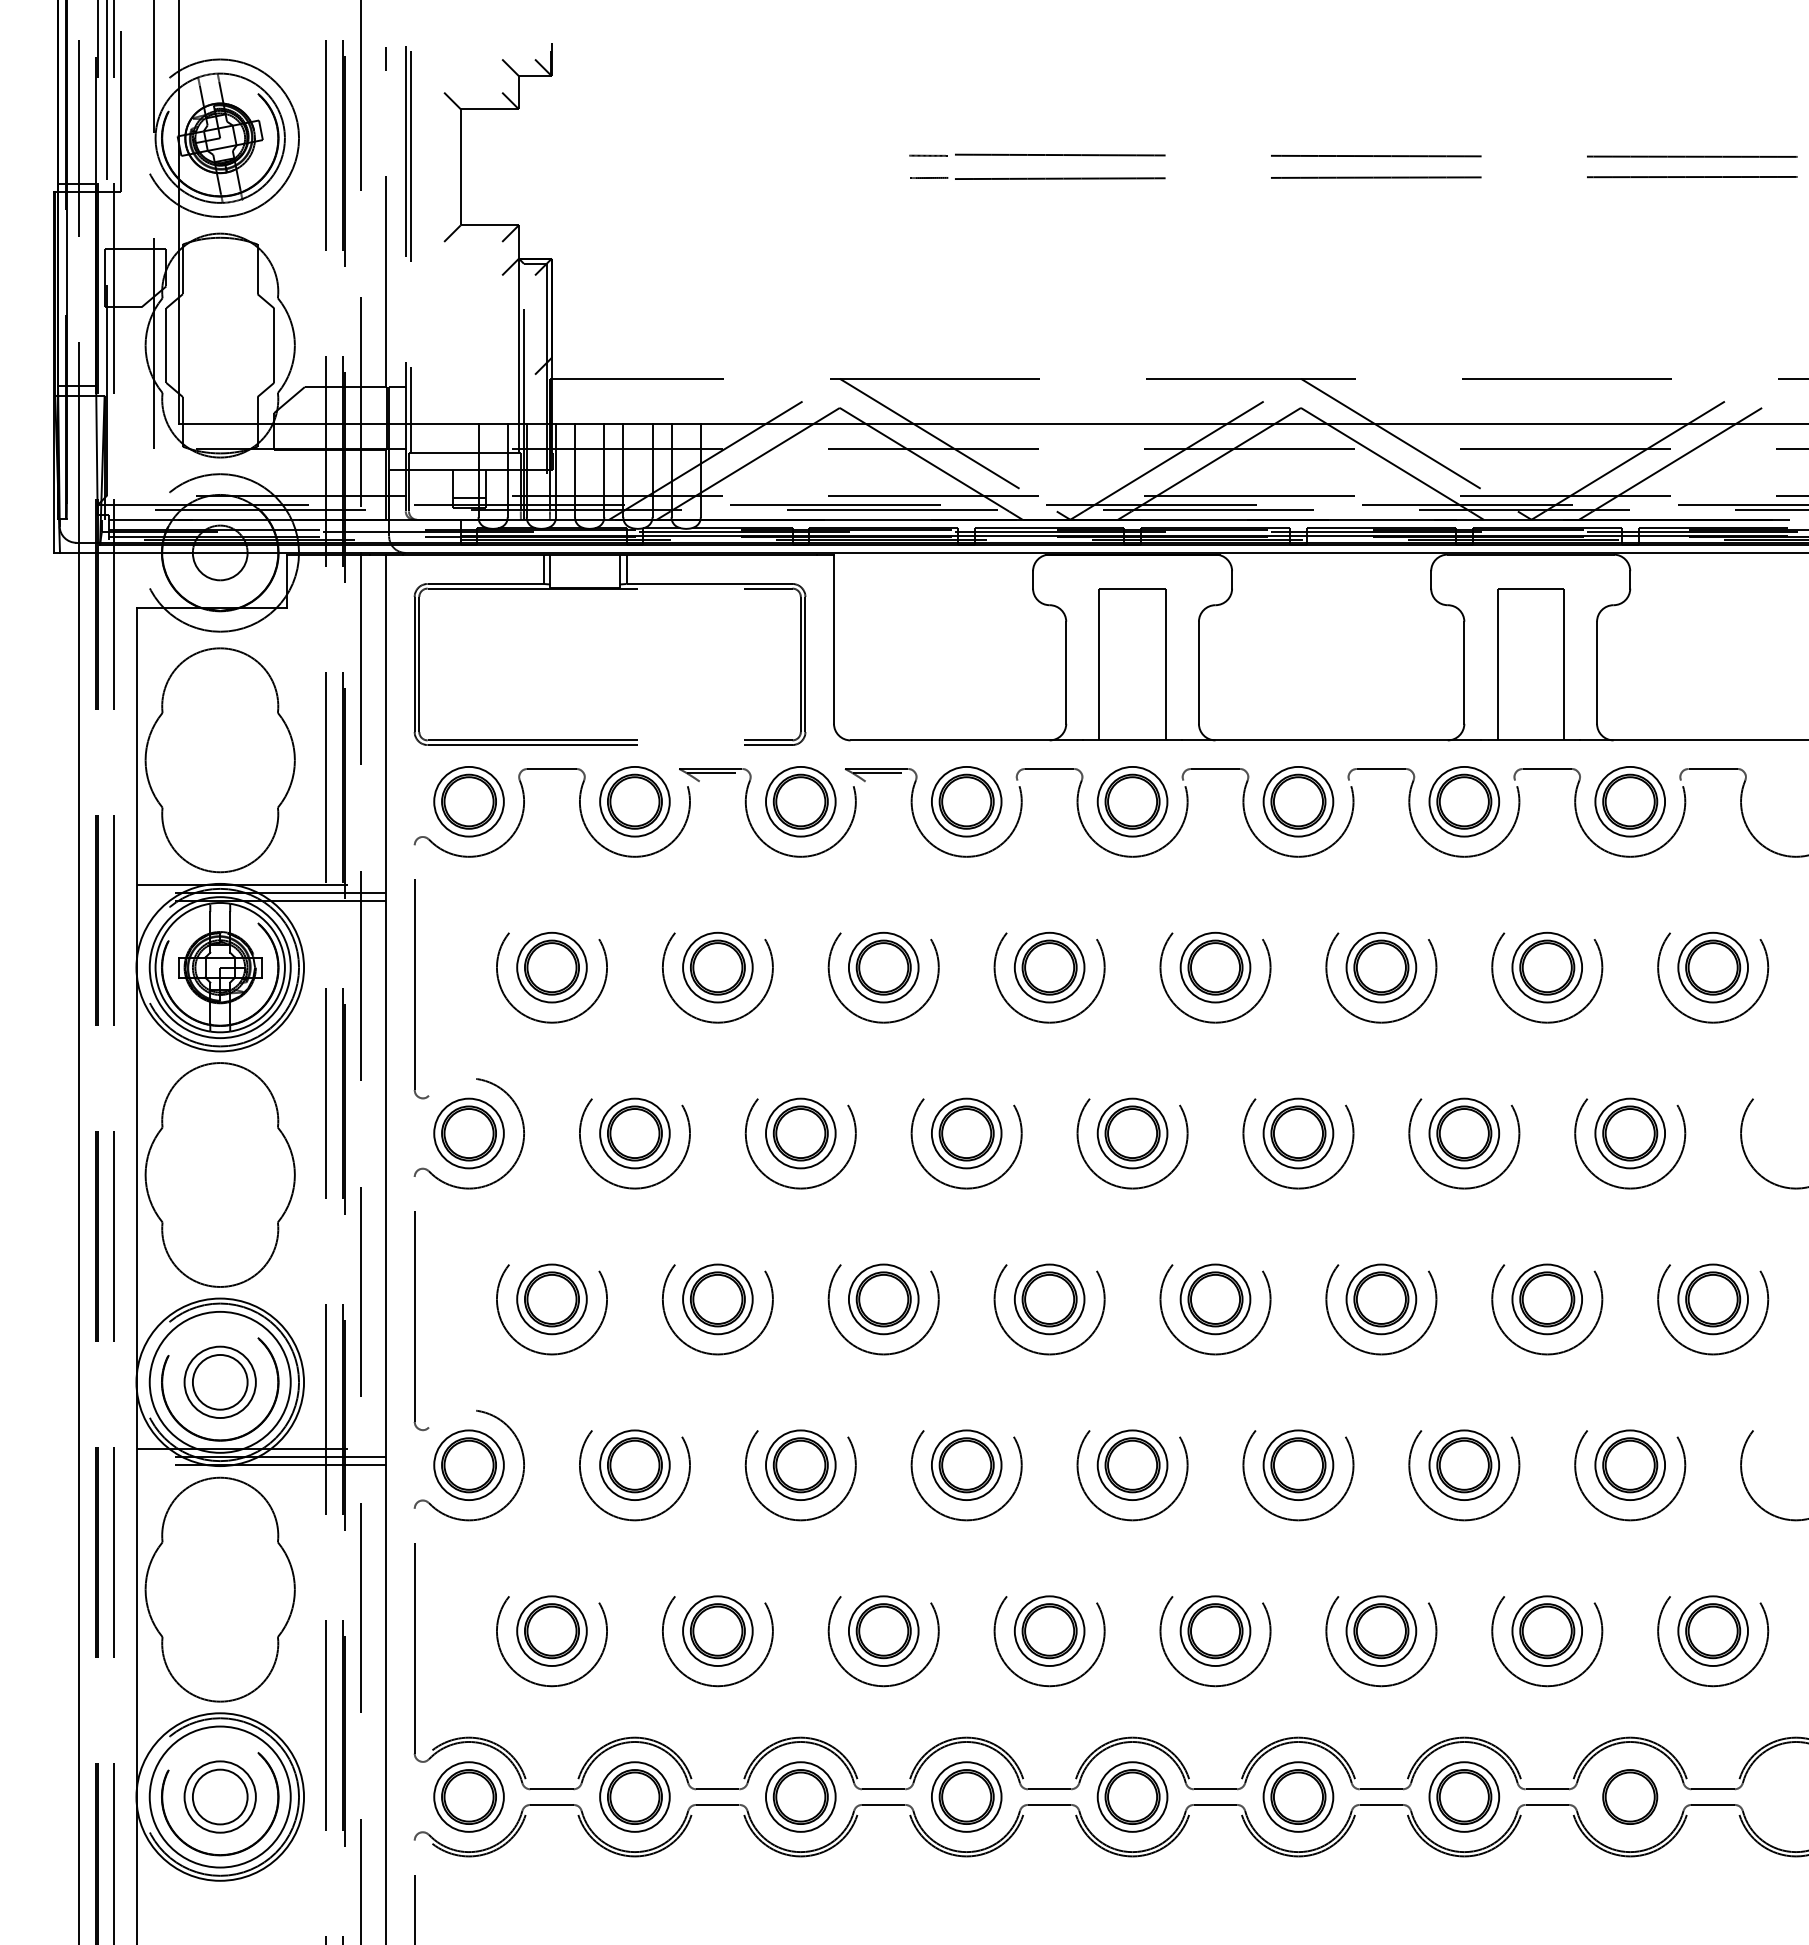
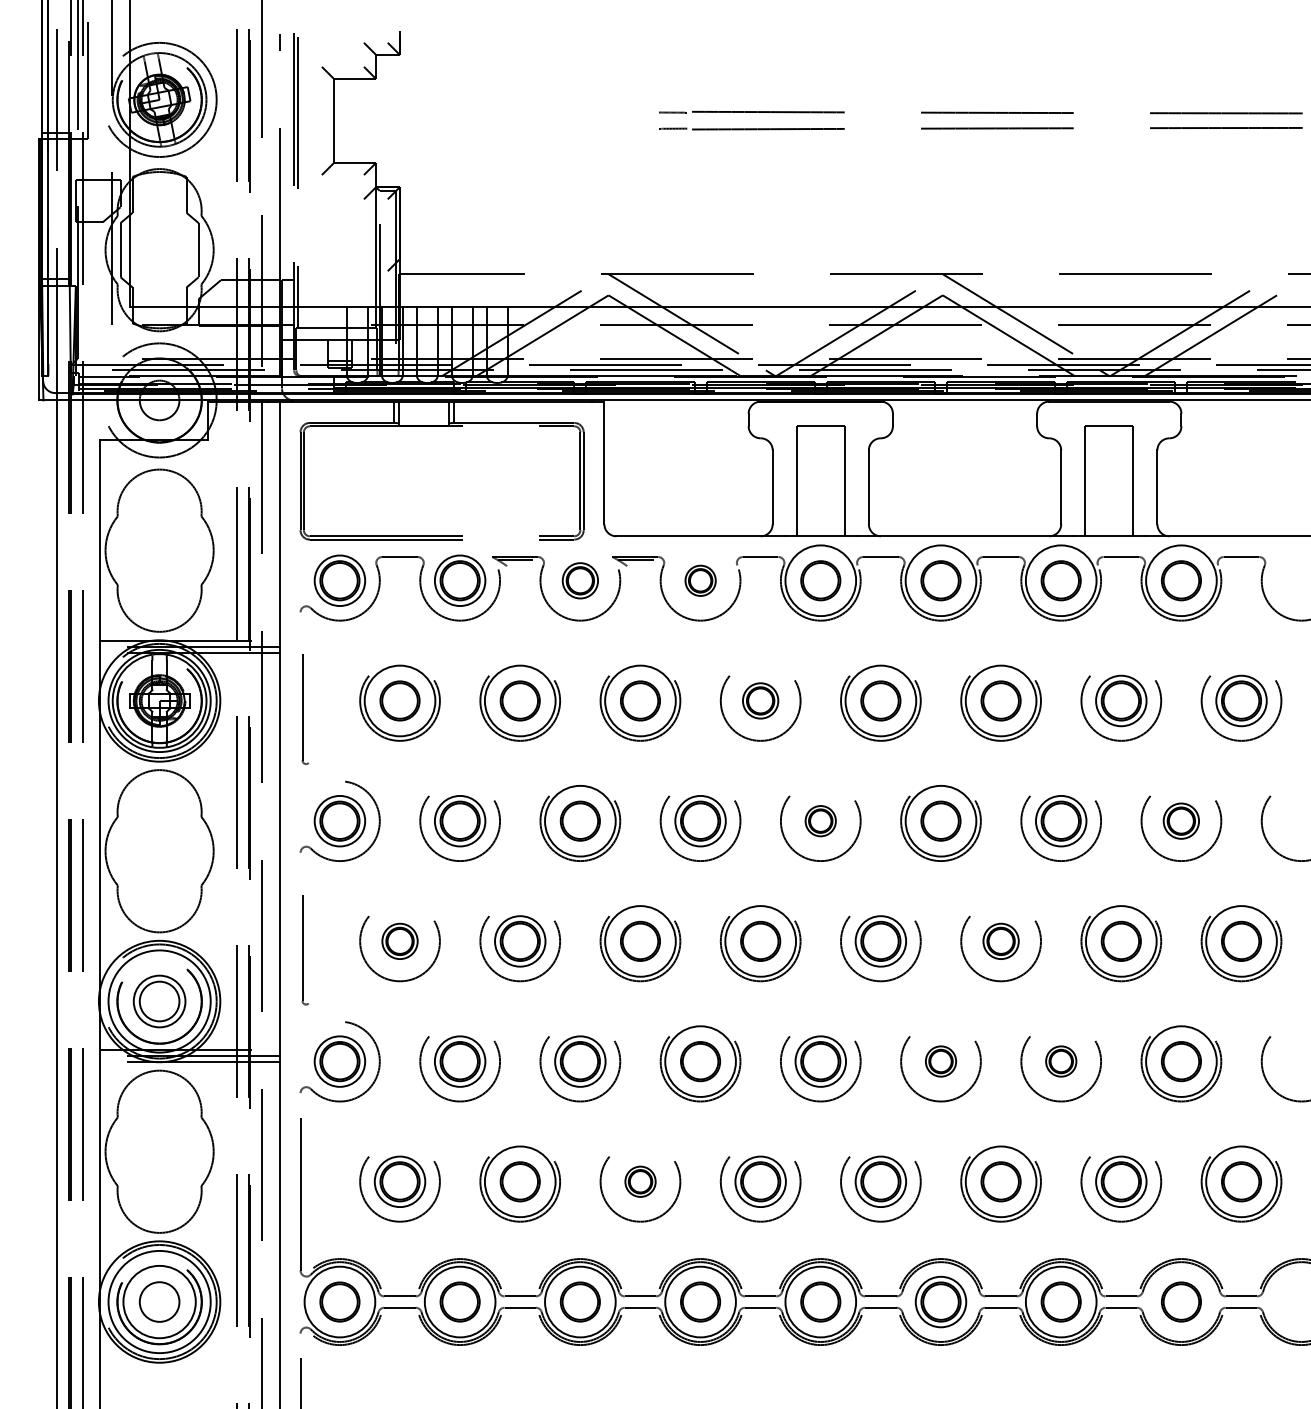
part: (800, 801) -> (580, 580), size x0.7
part: (966, 801) -> (700, 580), size x0.6
circle: (1132, 801) -> (820, 580), size x1.4
circle: (1298, 801) -> (941, 580), size x1.4
circle: (1464, 801) -> (1061, 580), size x1.4
circle: (1630, 801) -> (1181, 580), size x1.4
circle: (551, 967) -> (399, 700), size x1.4
circle: (717, 967) -> (519, 700), size x1.4
circle: (883, 967) -> (640, 700), size x1.4
part: (1049, 967) -> (760, 700), size x0.7
circle: (1215, 967) -> (880, 700), size x1.4
circle: (1381, 967) -> (1001, 700), size x1.4
part: (421, 989) -> (305, 716), size x0.6
circle: (800, 1133) -> (580, 821), size x1.4
part: (1132, 1133) -> (820, 821), size x0.6
circle: (1298, 1133) -> (941, 821), size x1.4
part: (1629, 1133) -> (1180, 821), size x0.7
part: (551, 1299) -> (399, 941), size x0.7
circle: (883, 1299) -> (640, 941), size x1.4
circle: (1049, 1299) -> (760, 941), size x1.4
part: (1381, 1299) -> (1001, 941), size x0.7
circle: (1547, 1299) -> (1121, 941), size x1.4
circle: (1713, 1299) -> (1241, 941), size x1.4
part: (421, 1321) -> (305, 957), size x0.6
part: (1298, 1464) -> (941, 1061), size x0.6
part: (1464, 1464) -> (1061, 1061), size x0.6
circle: (966, 1465) -> (700, 1061), size x1.4
circle: (1630, 1465) -> (1181, 1061), size x1.4
part: (883, 1630) -> (640, 1181), size x0.6
circle: (717, 1631) -> (519, 1182), size x1.4
circle: (1381, 1631) -> (1001, 1182), size x1.4
circle: (1713, 1631) -> (1241, 1182), size x1.4
circle: (219, 1796) -> (159, 1301), size x1.4
circle: (468, 1796) -> (339, 1301), size x1.4
circle: (634, 1796) -> (459, 1301), size x1.4
circle: (800, 1796) -> (580, 1301), size x1.4
circle: (966, 1796) -> (700, 1301), size x1.4
circle: (1132, 1796) -> (820, 1301), size x1.4
circle: (1464, 1796) -> (1061, 1301), size x1.4

